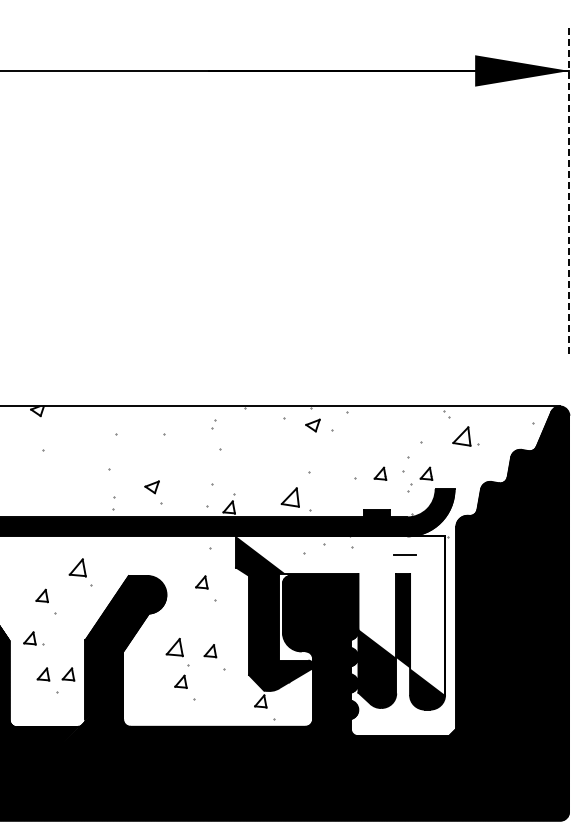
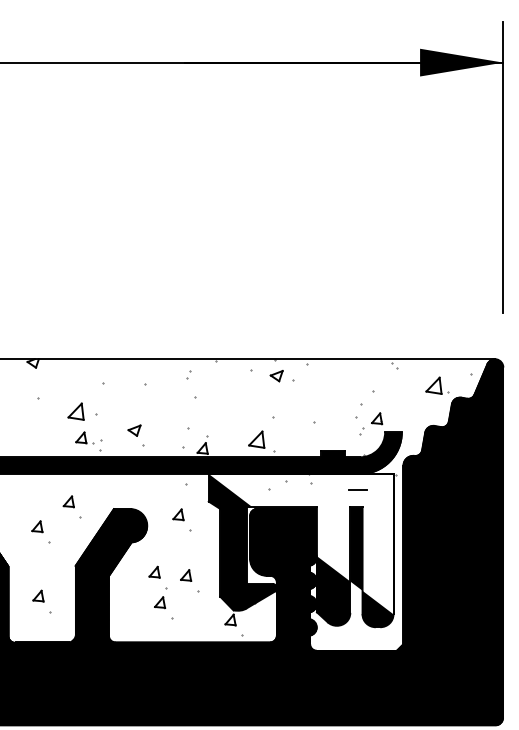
line: (569, 189) -> (503, 167), dashed -> solid
part: (465, 436) -> (437, 385), moved
part: (85, 465) -> (75, 411), added
part: (380, 473) -> (336, 418), removed
part: (77, 567) -> (68, 501), size x0.71
part: (33, 638) -> (84, 437), moved
part: (174, 647) -> (154, 572), size x0.71
part: (68, 674) -> (60, 596), removed

